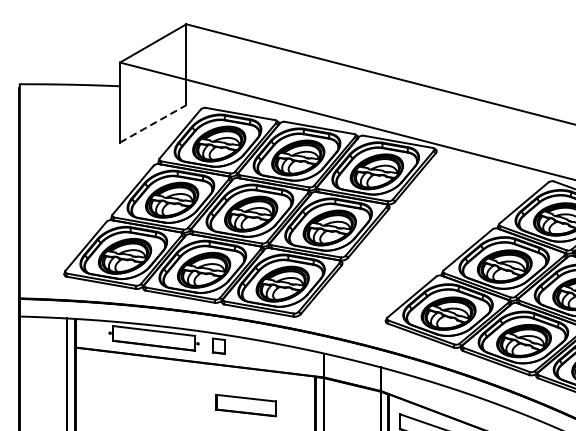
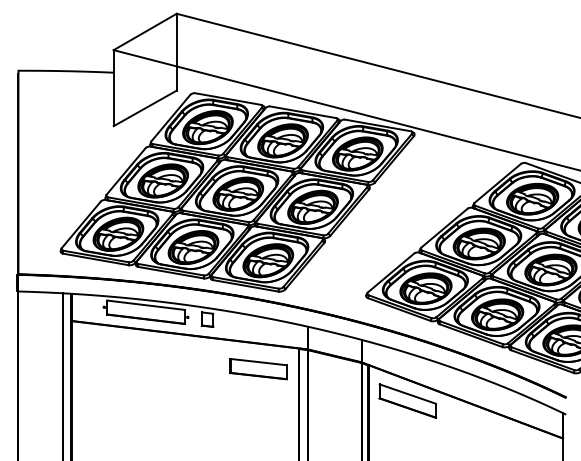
line: (153, 123) -> (145, 108), dashed -> solid
part: (246, 405) -> (258, 369), moved

